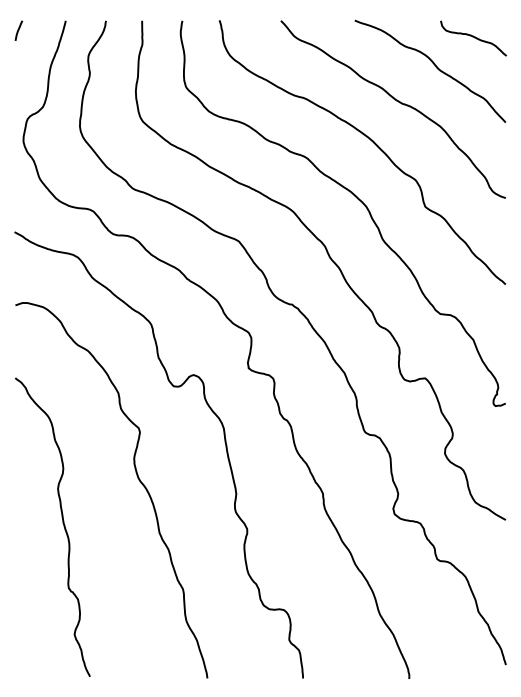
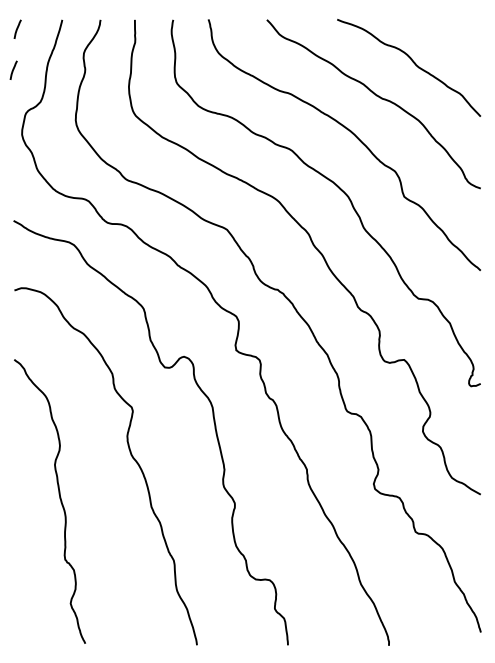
curve: (472, 37) -> (449, 35), removed
line: (14, 73) -> (13, 69), added

